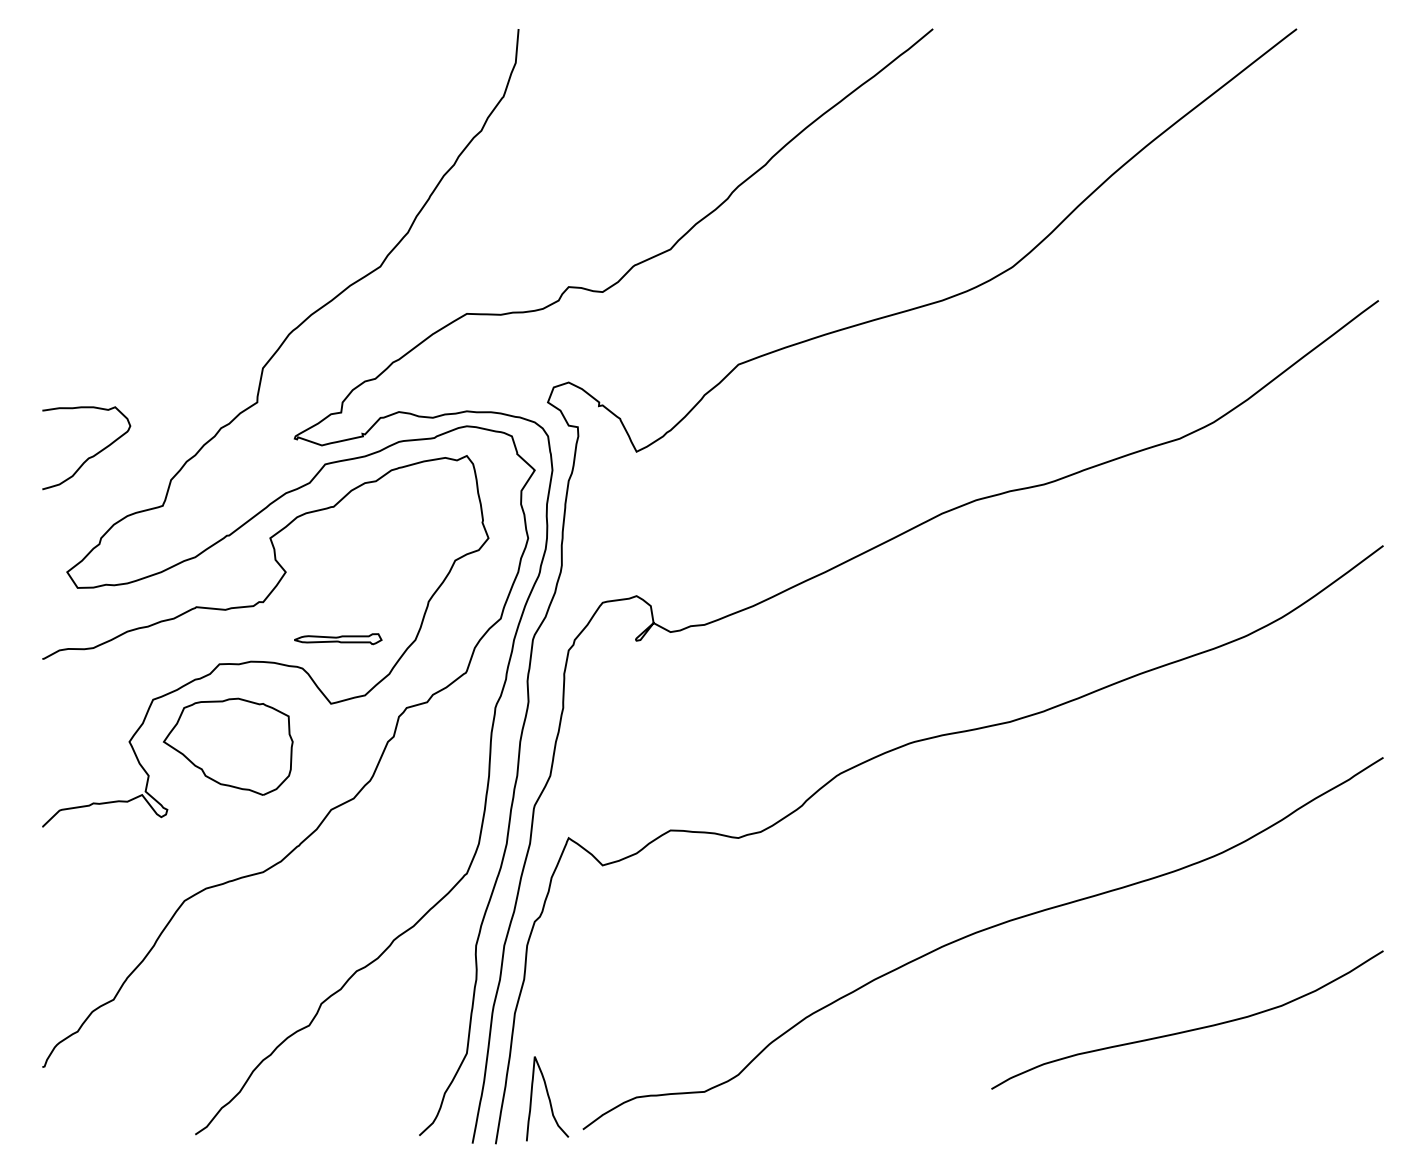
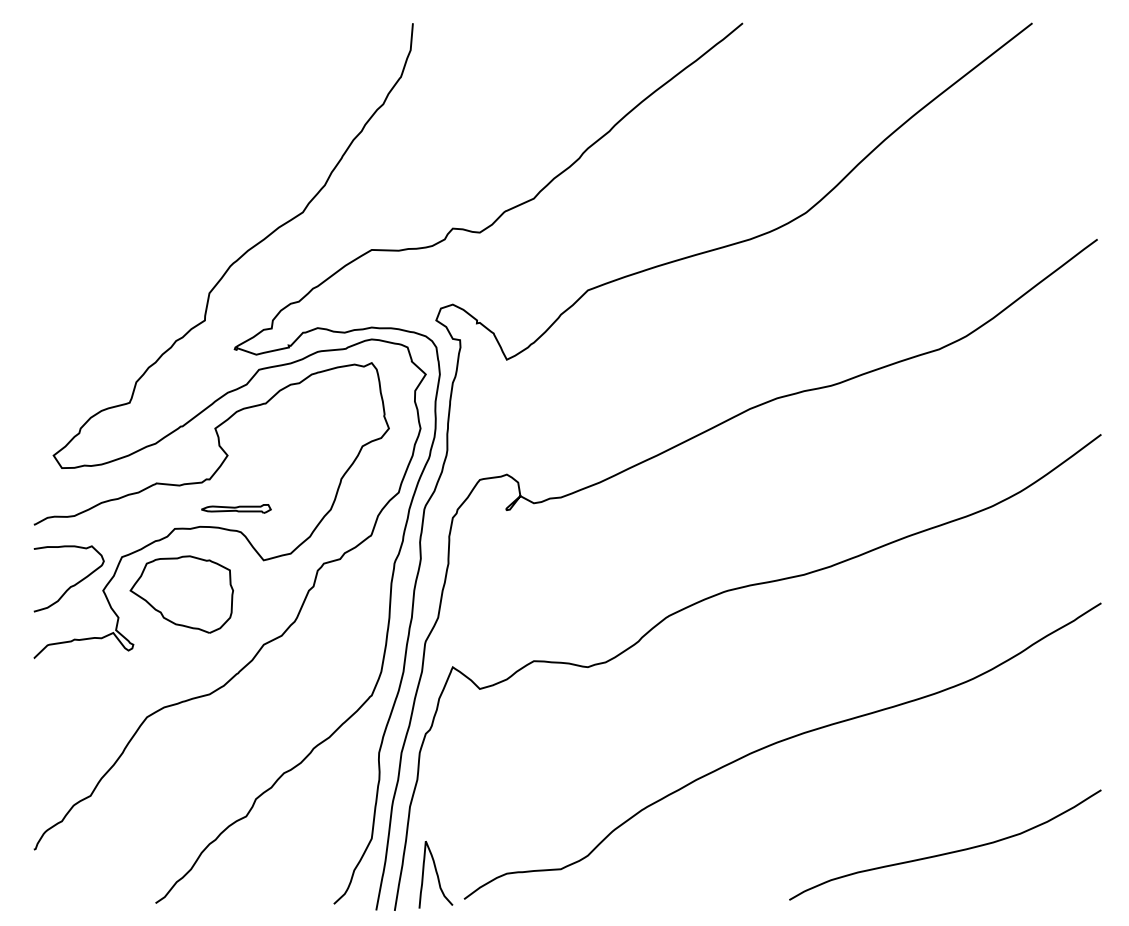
curve: (89, 456) -> (71, 585), moved
part: (338, 638) -> (236, 508), moved
curve: (1188, 1029) -> (946, 852), moved

